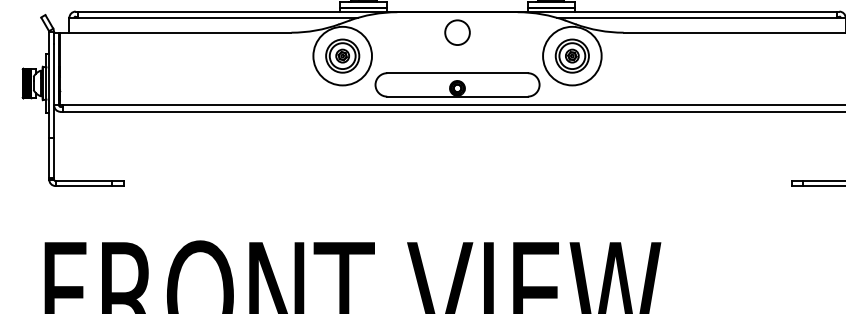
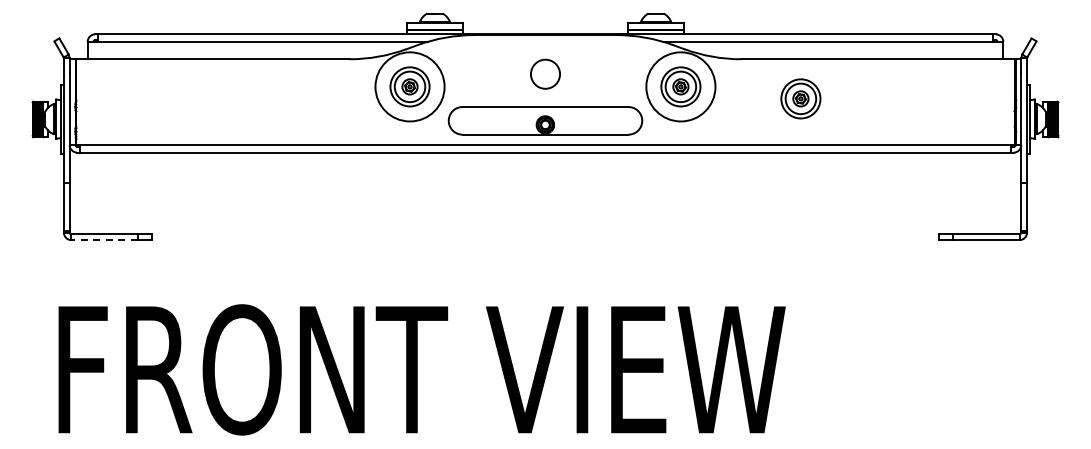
circle: (457, 32) -> (545, 73), moved
part: (673, 65) -> (800, 98), added
line: (83, 186) -> (104, 240), solid -> dashed

